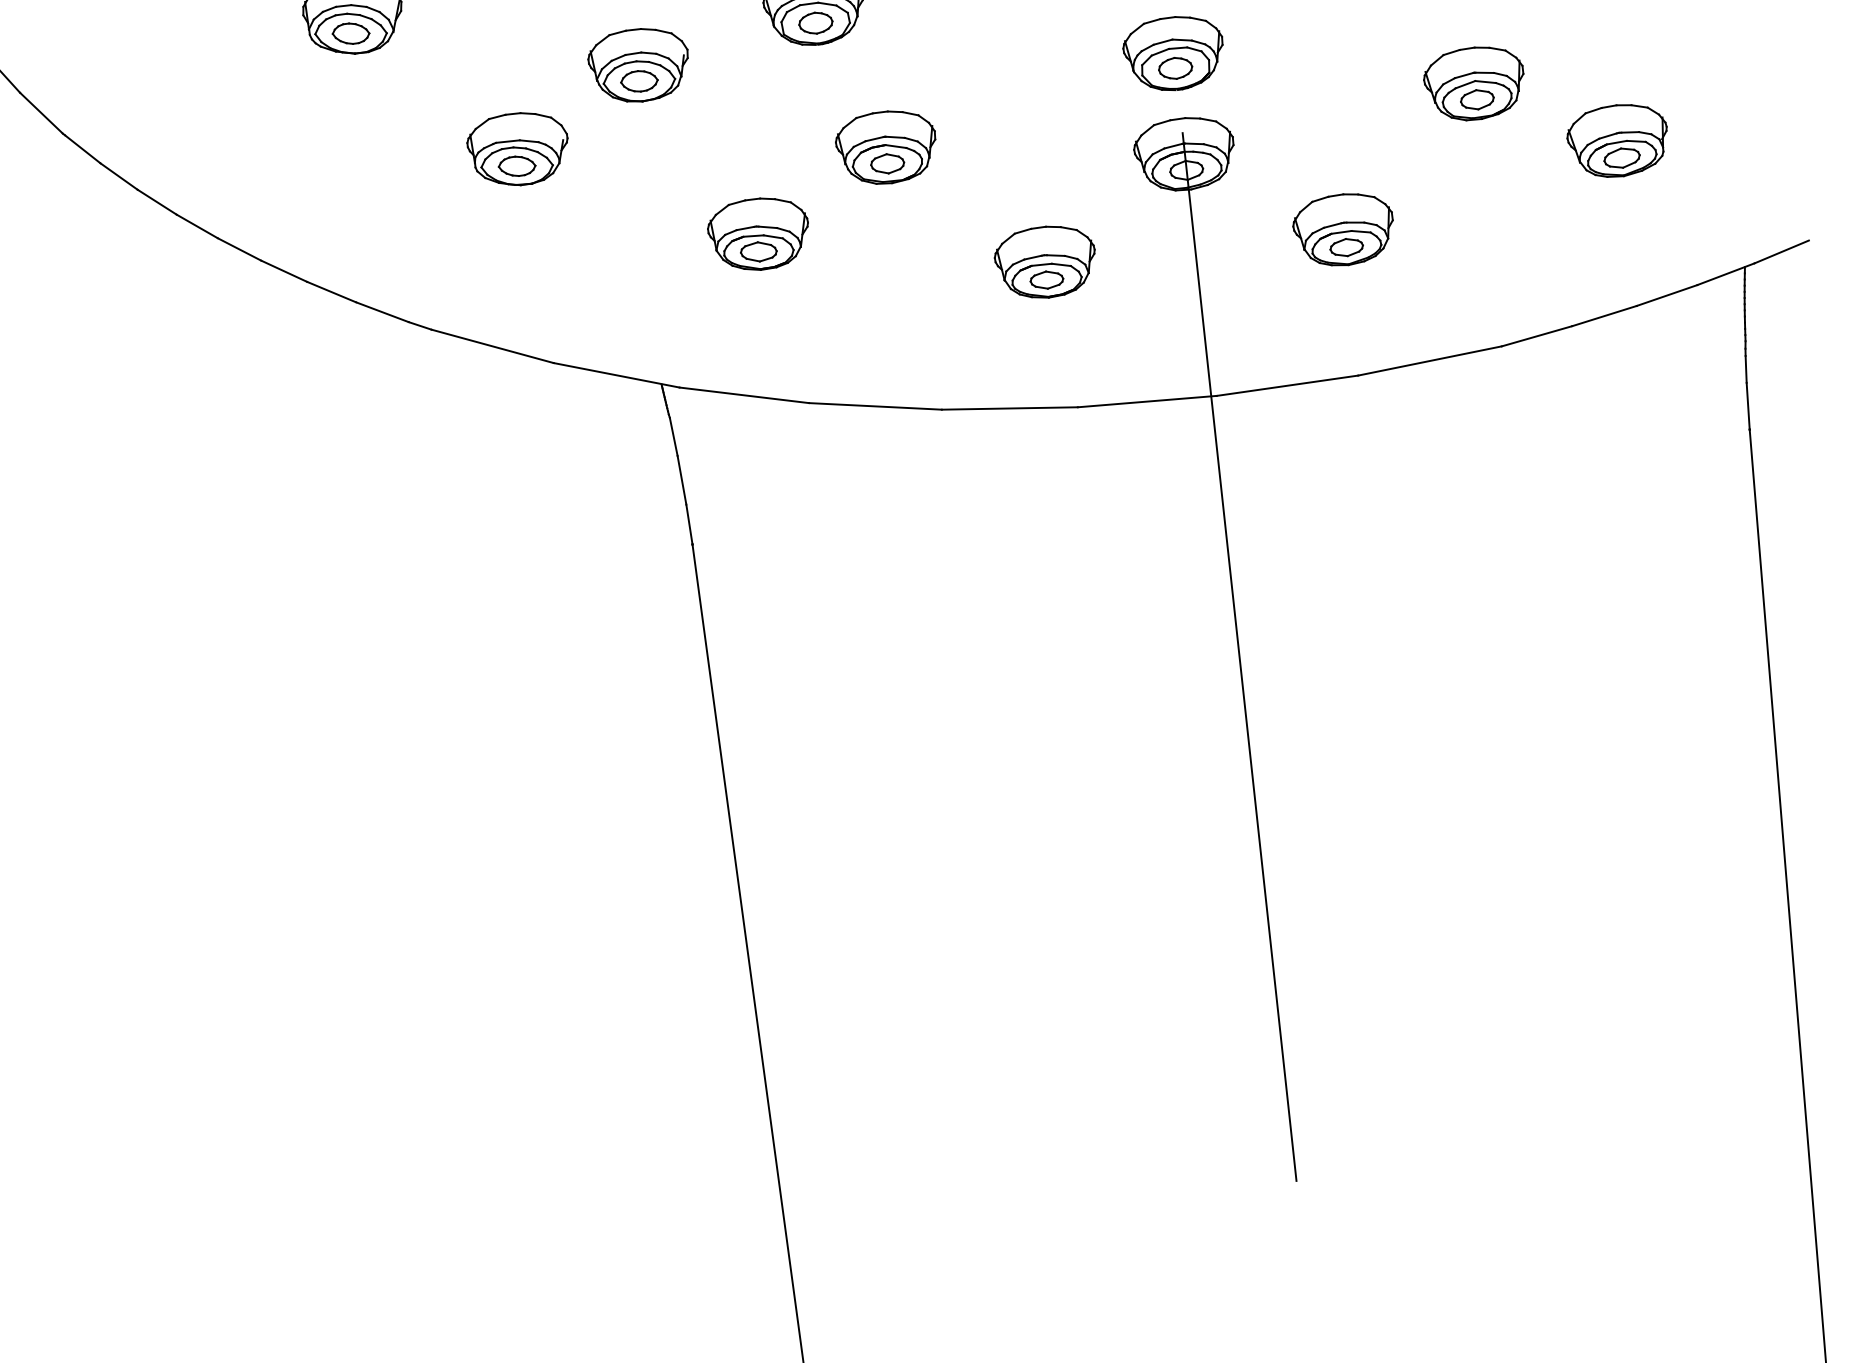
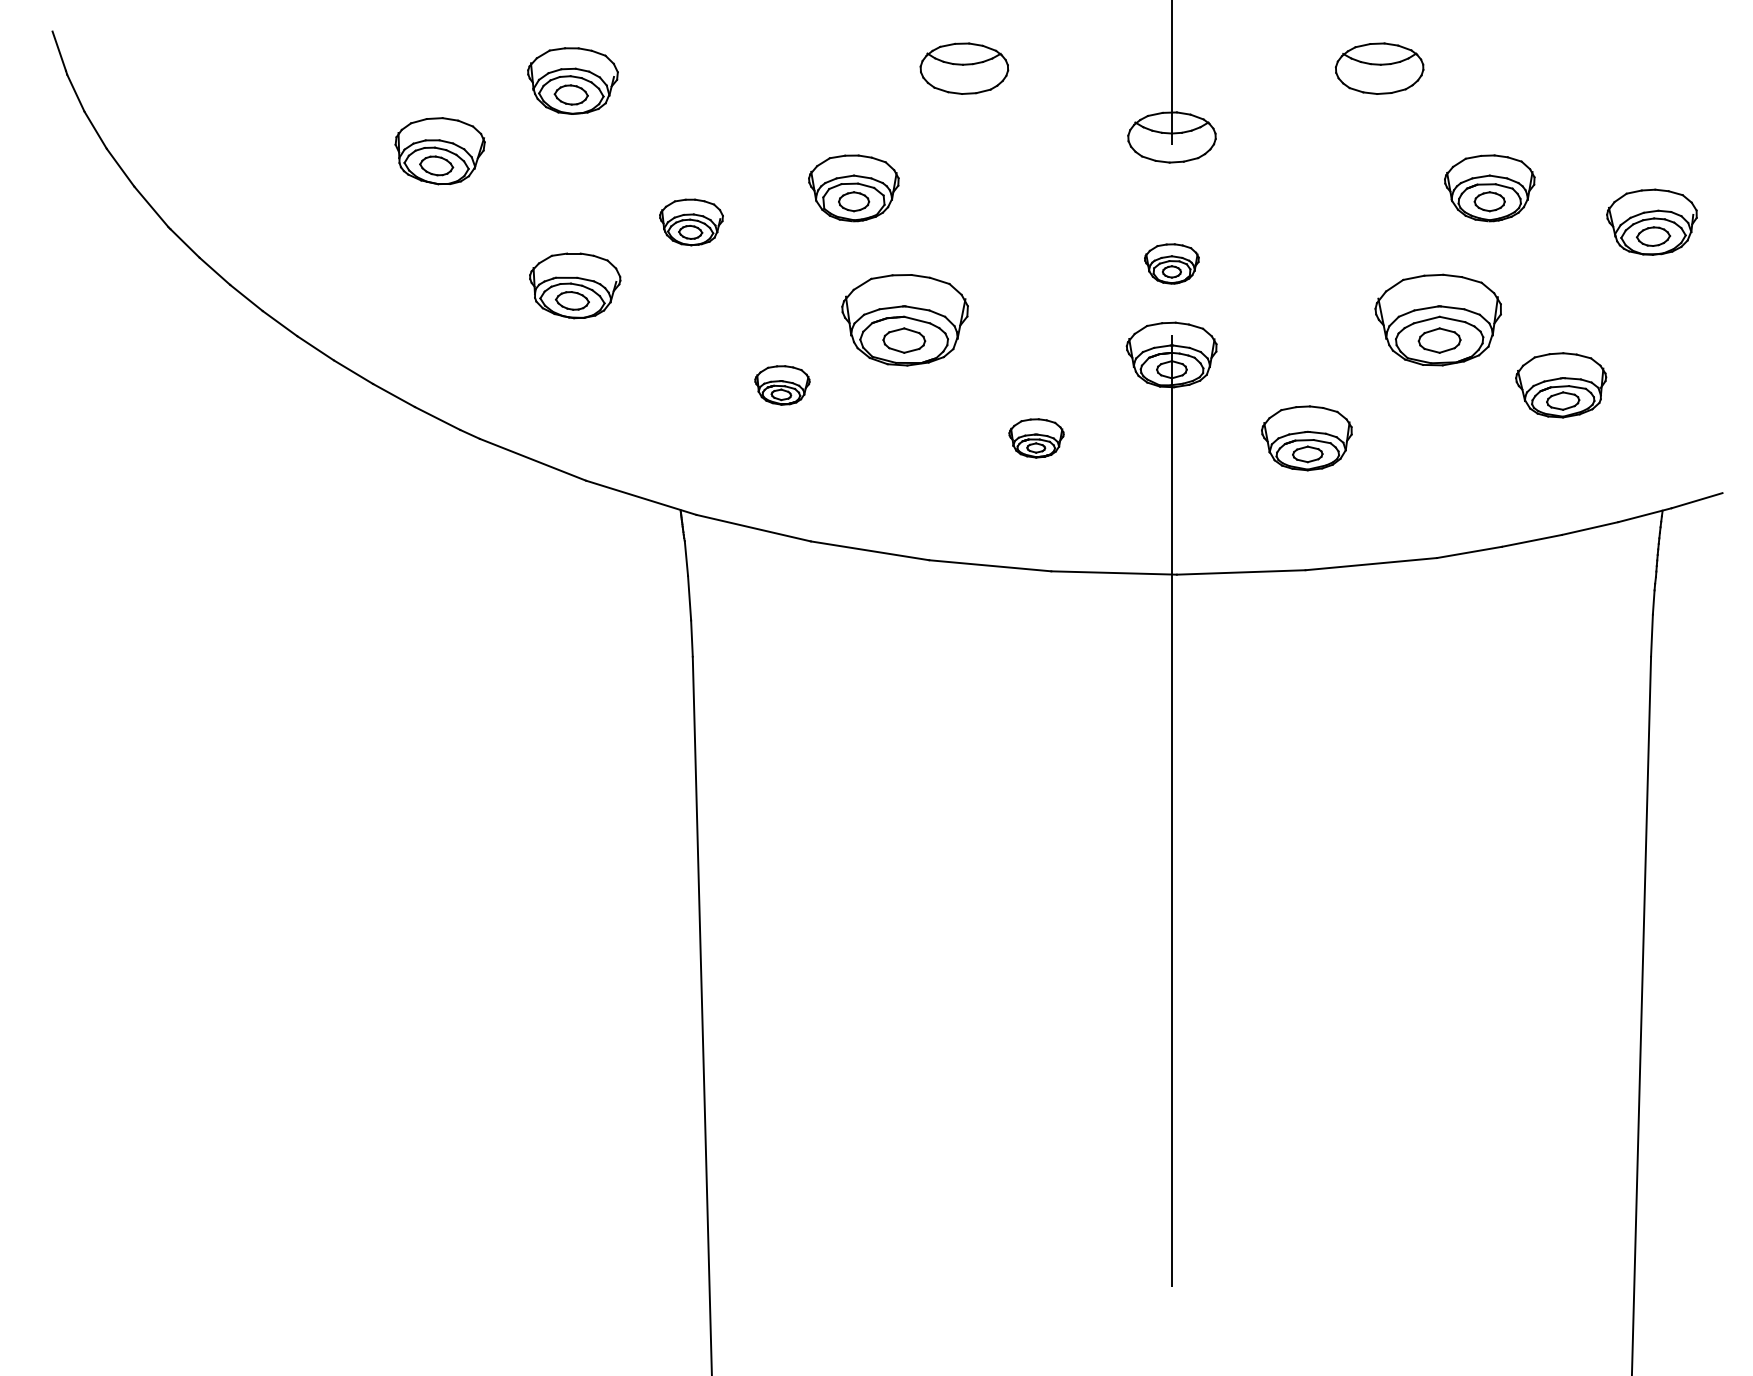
part: (1173, 53) -> (1171, 263), size x0.6
part: (639, 65) -> (691, 222), size x0.7
part: (1473, 83) -> (1437, 319), size x1.4
part: (886, 146) -> (905, 319), size x1.4
part: (758, 234) -> (782, 385), size x0.6
part: (1045, 262) -> (1036, 438), size x0.6

